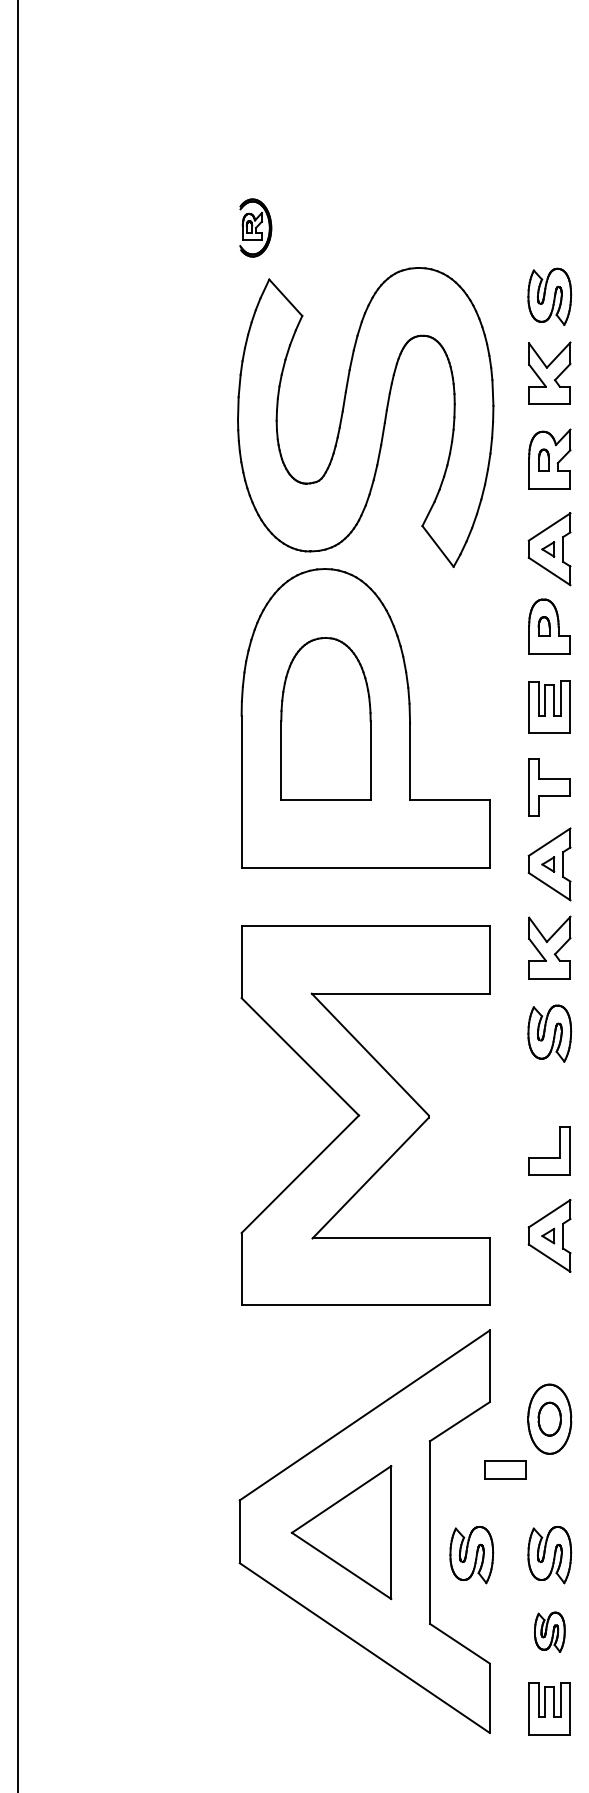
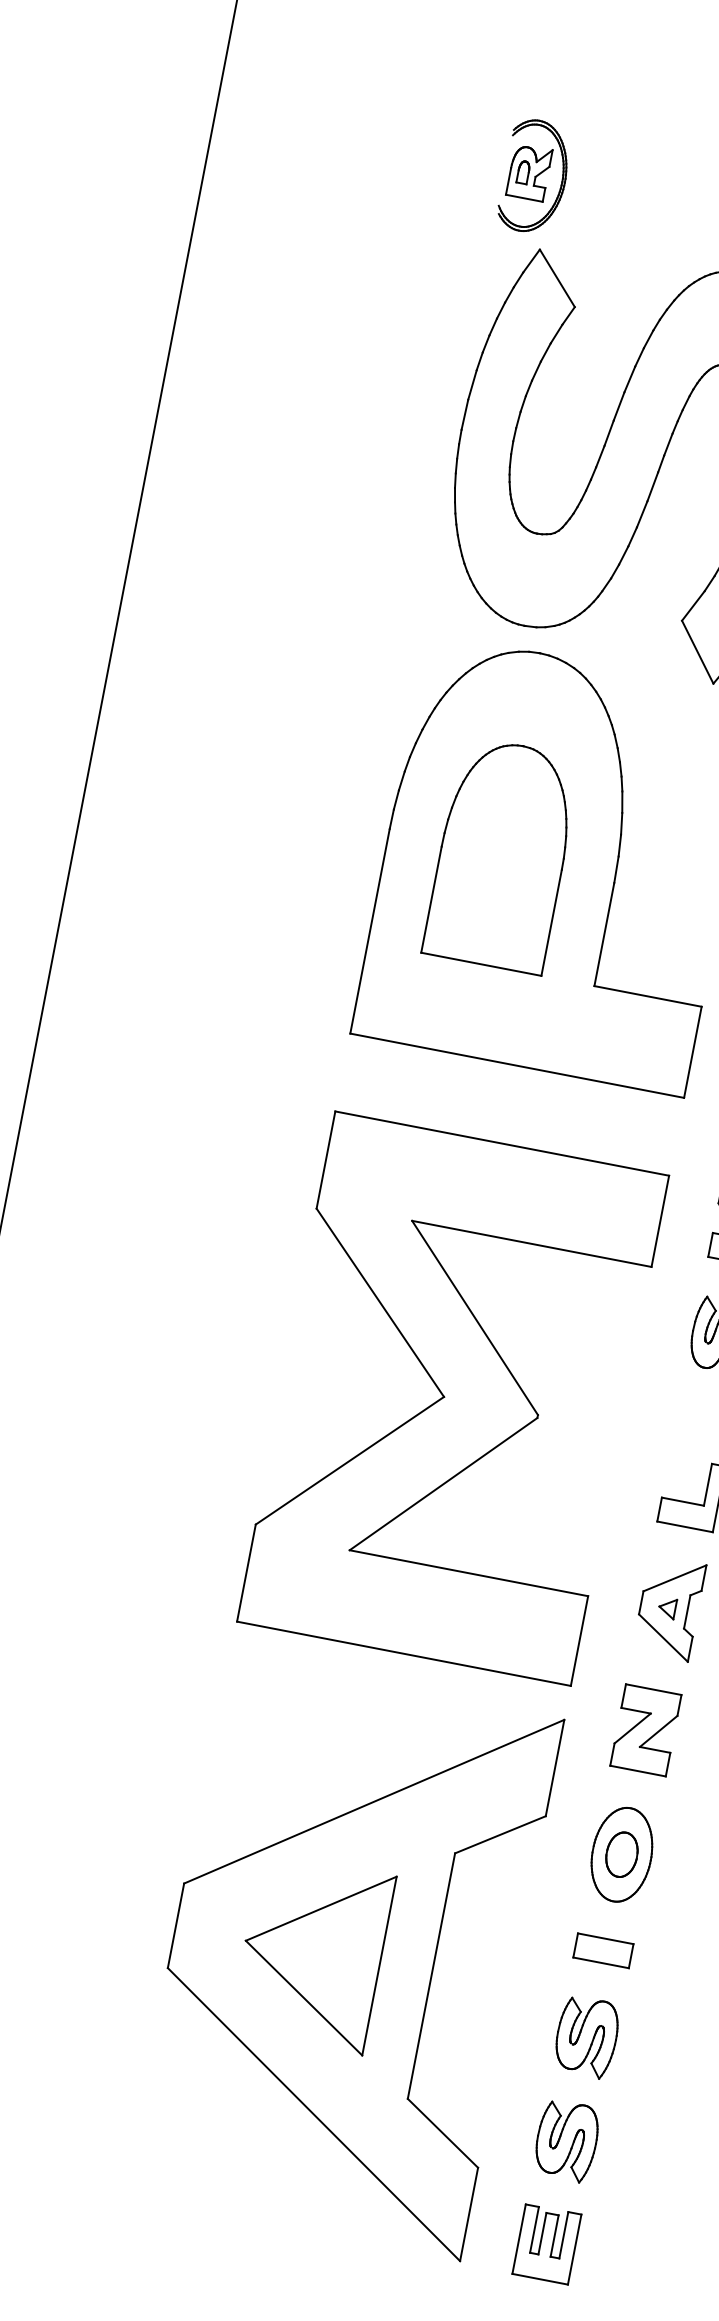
part: (255, 227) -> (534, 176), size x1.43
part: (549, 1326) -> (645, 1729), added
part: (505, 1469) -> (603, 1950), moved
part: (471, 1555) -> (481, 2017), removed
part: (549, 1632) -> (566, 2141), size x1.43

